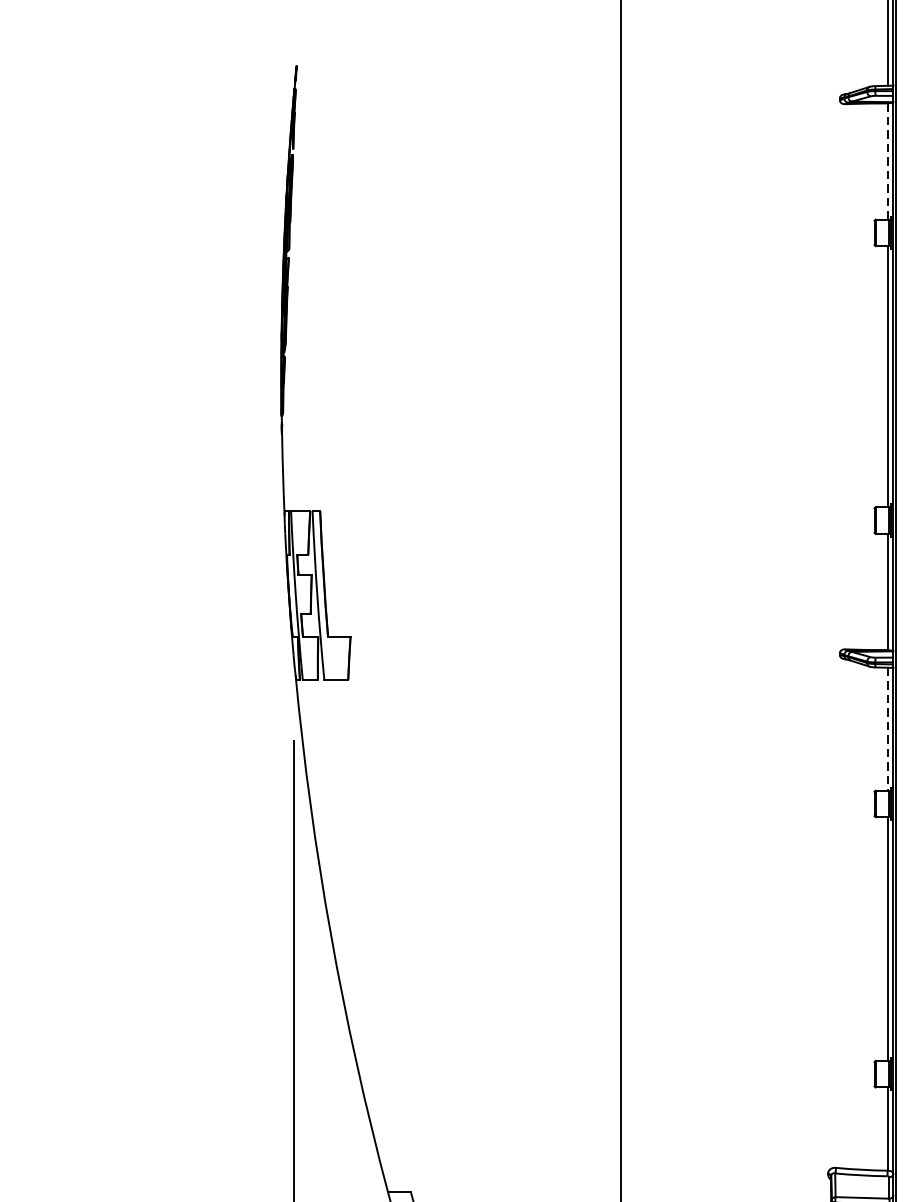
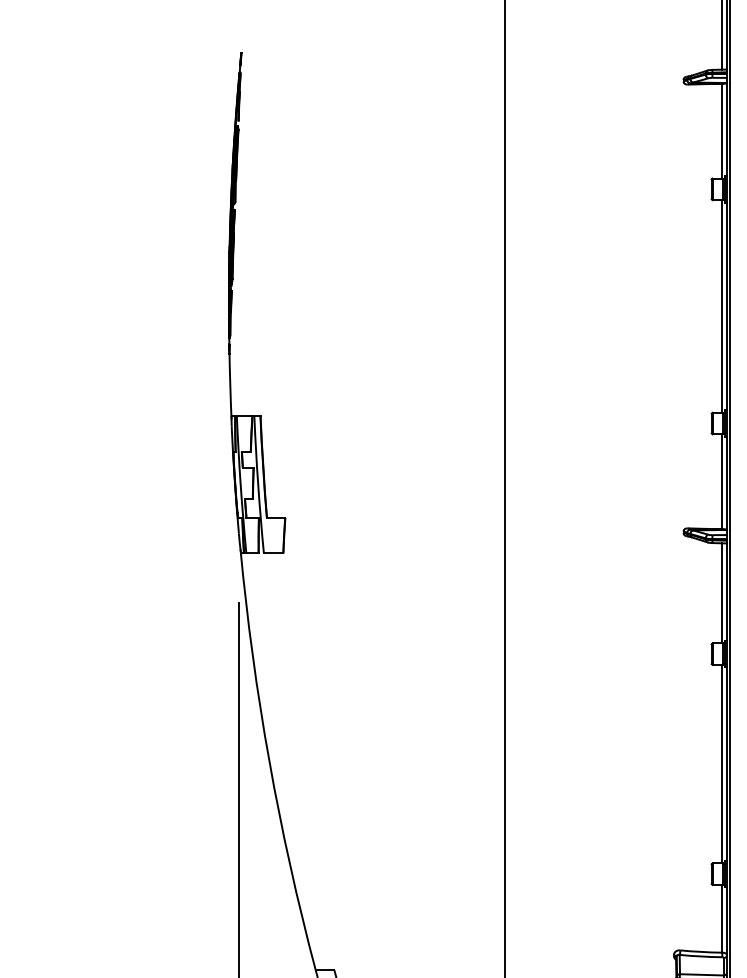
line: (887, 161) -> (722, 131), dashed -> solid
line: (887, 729) -> (722, 593), dashed -> solid

